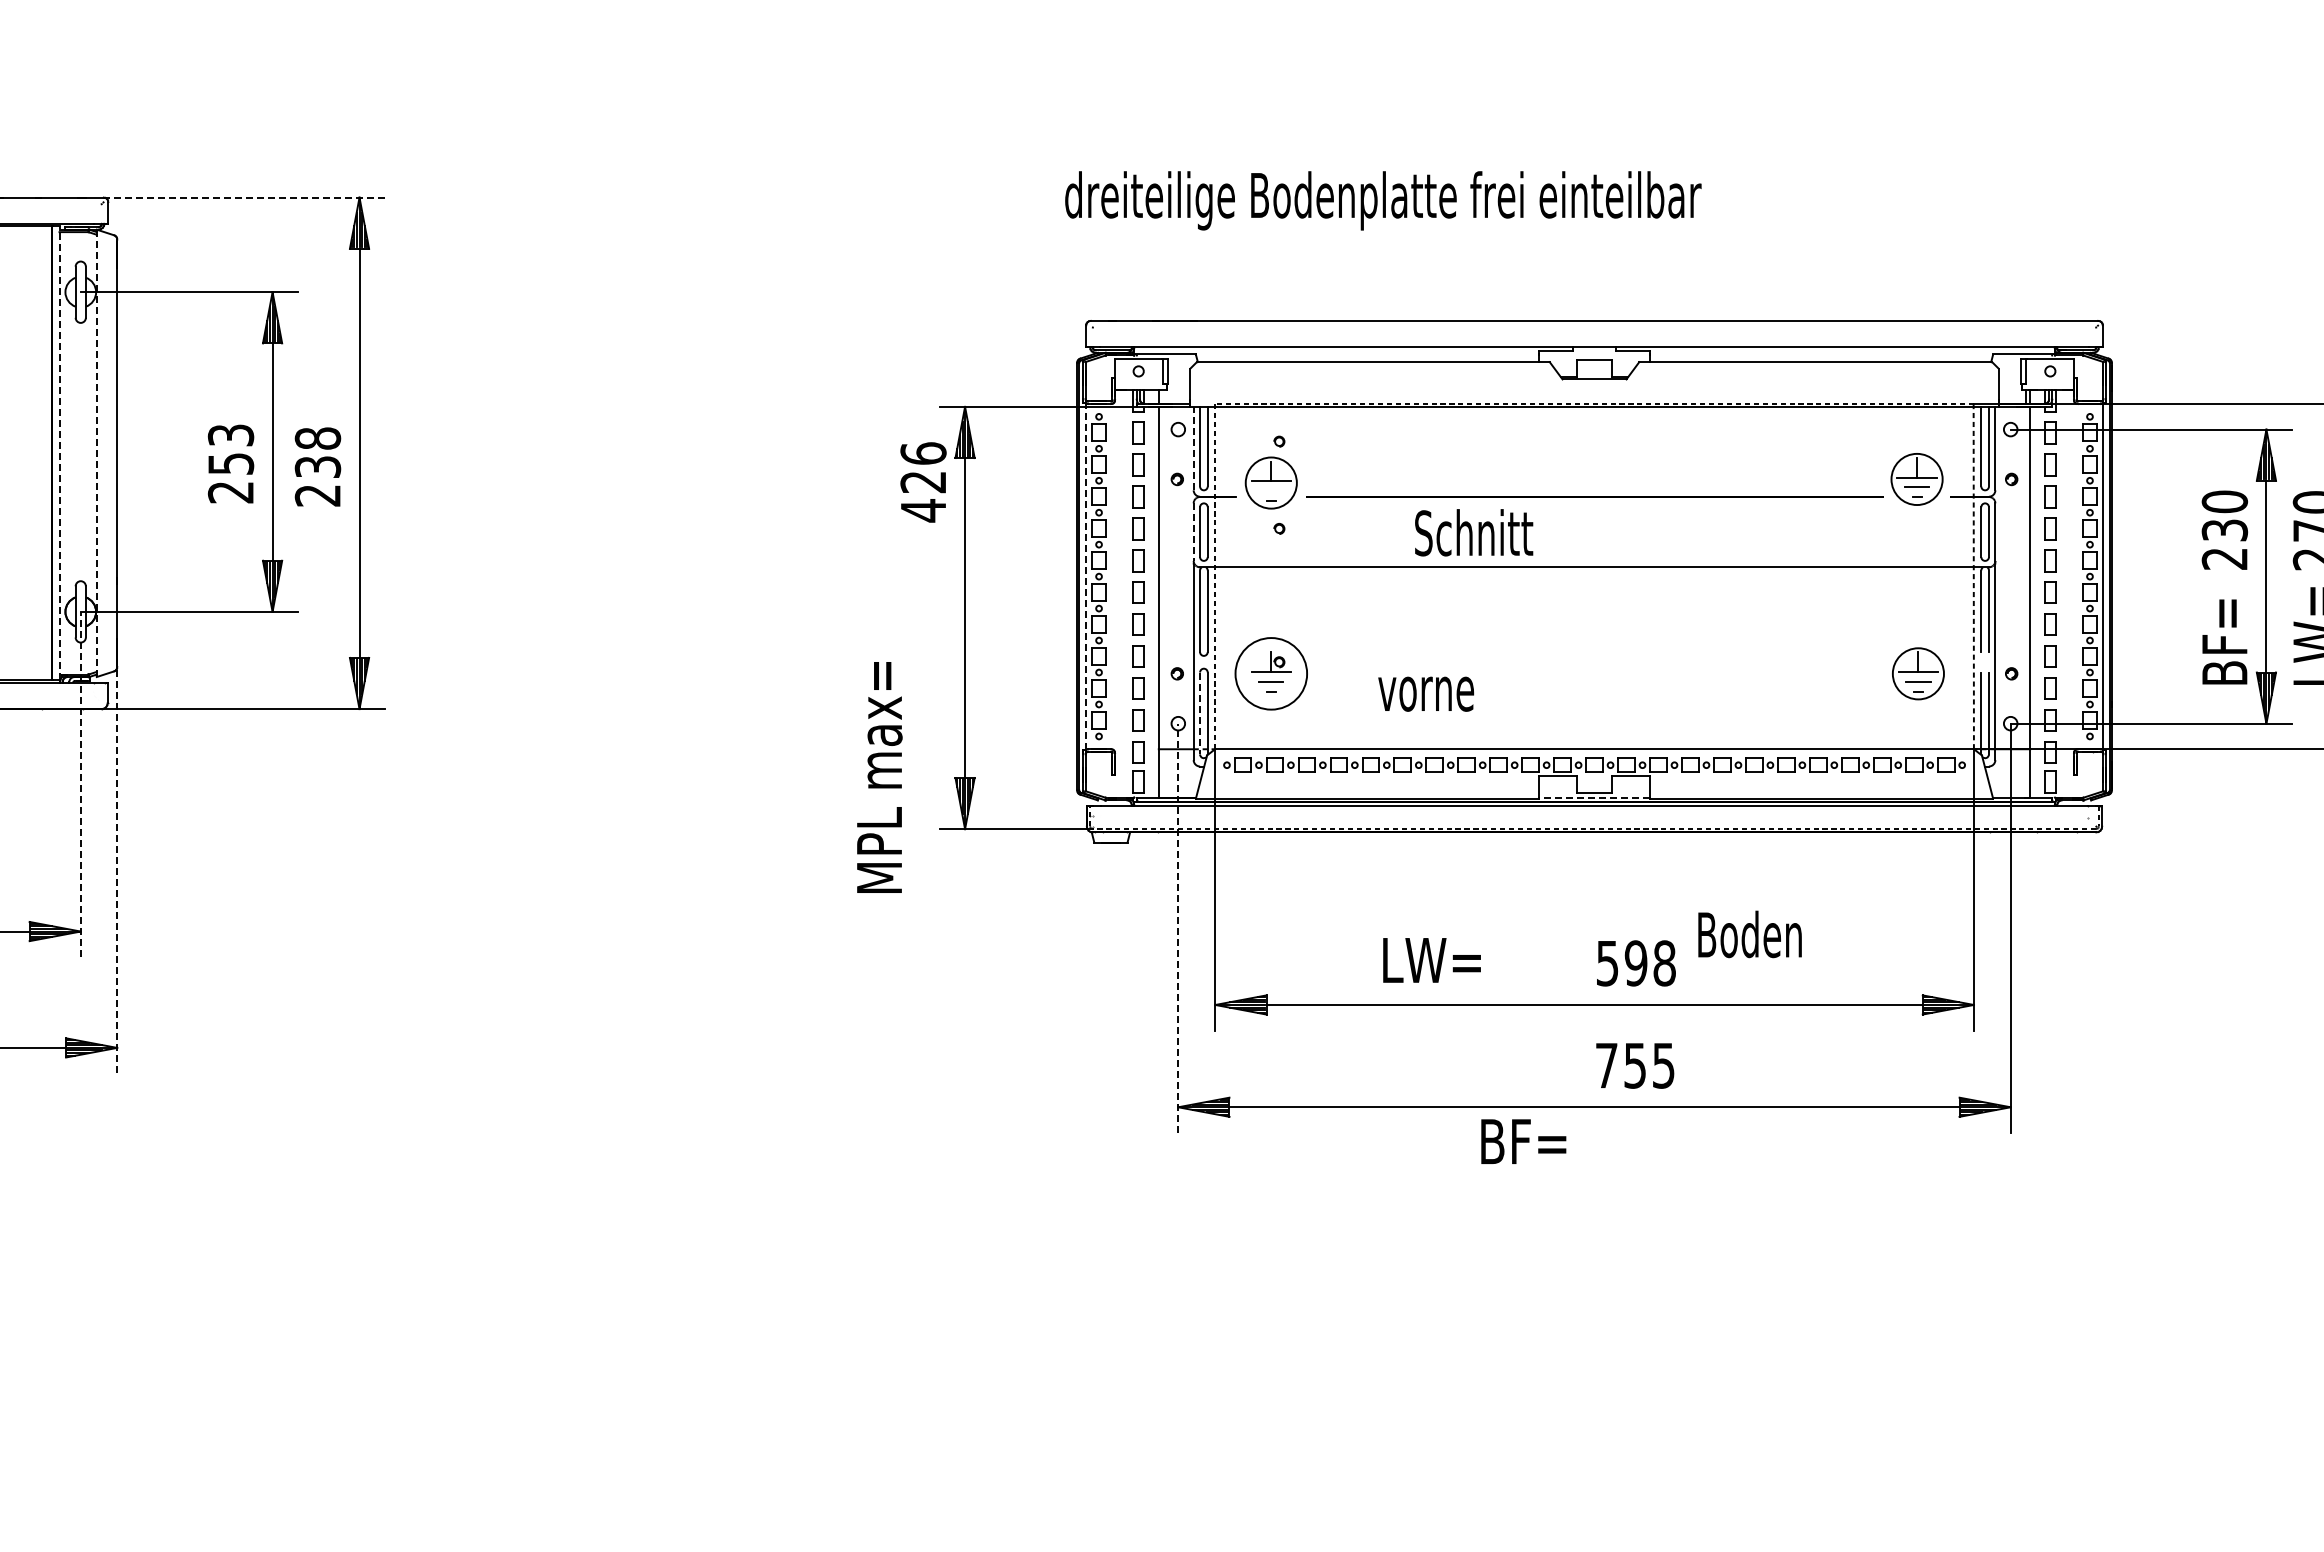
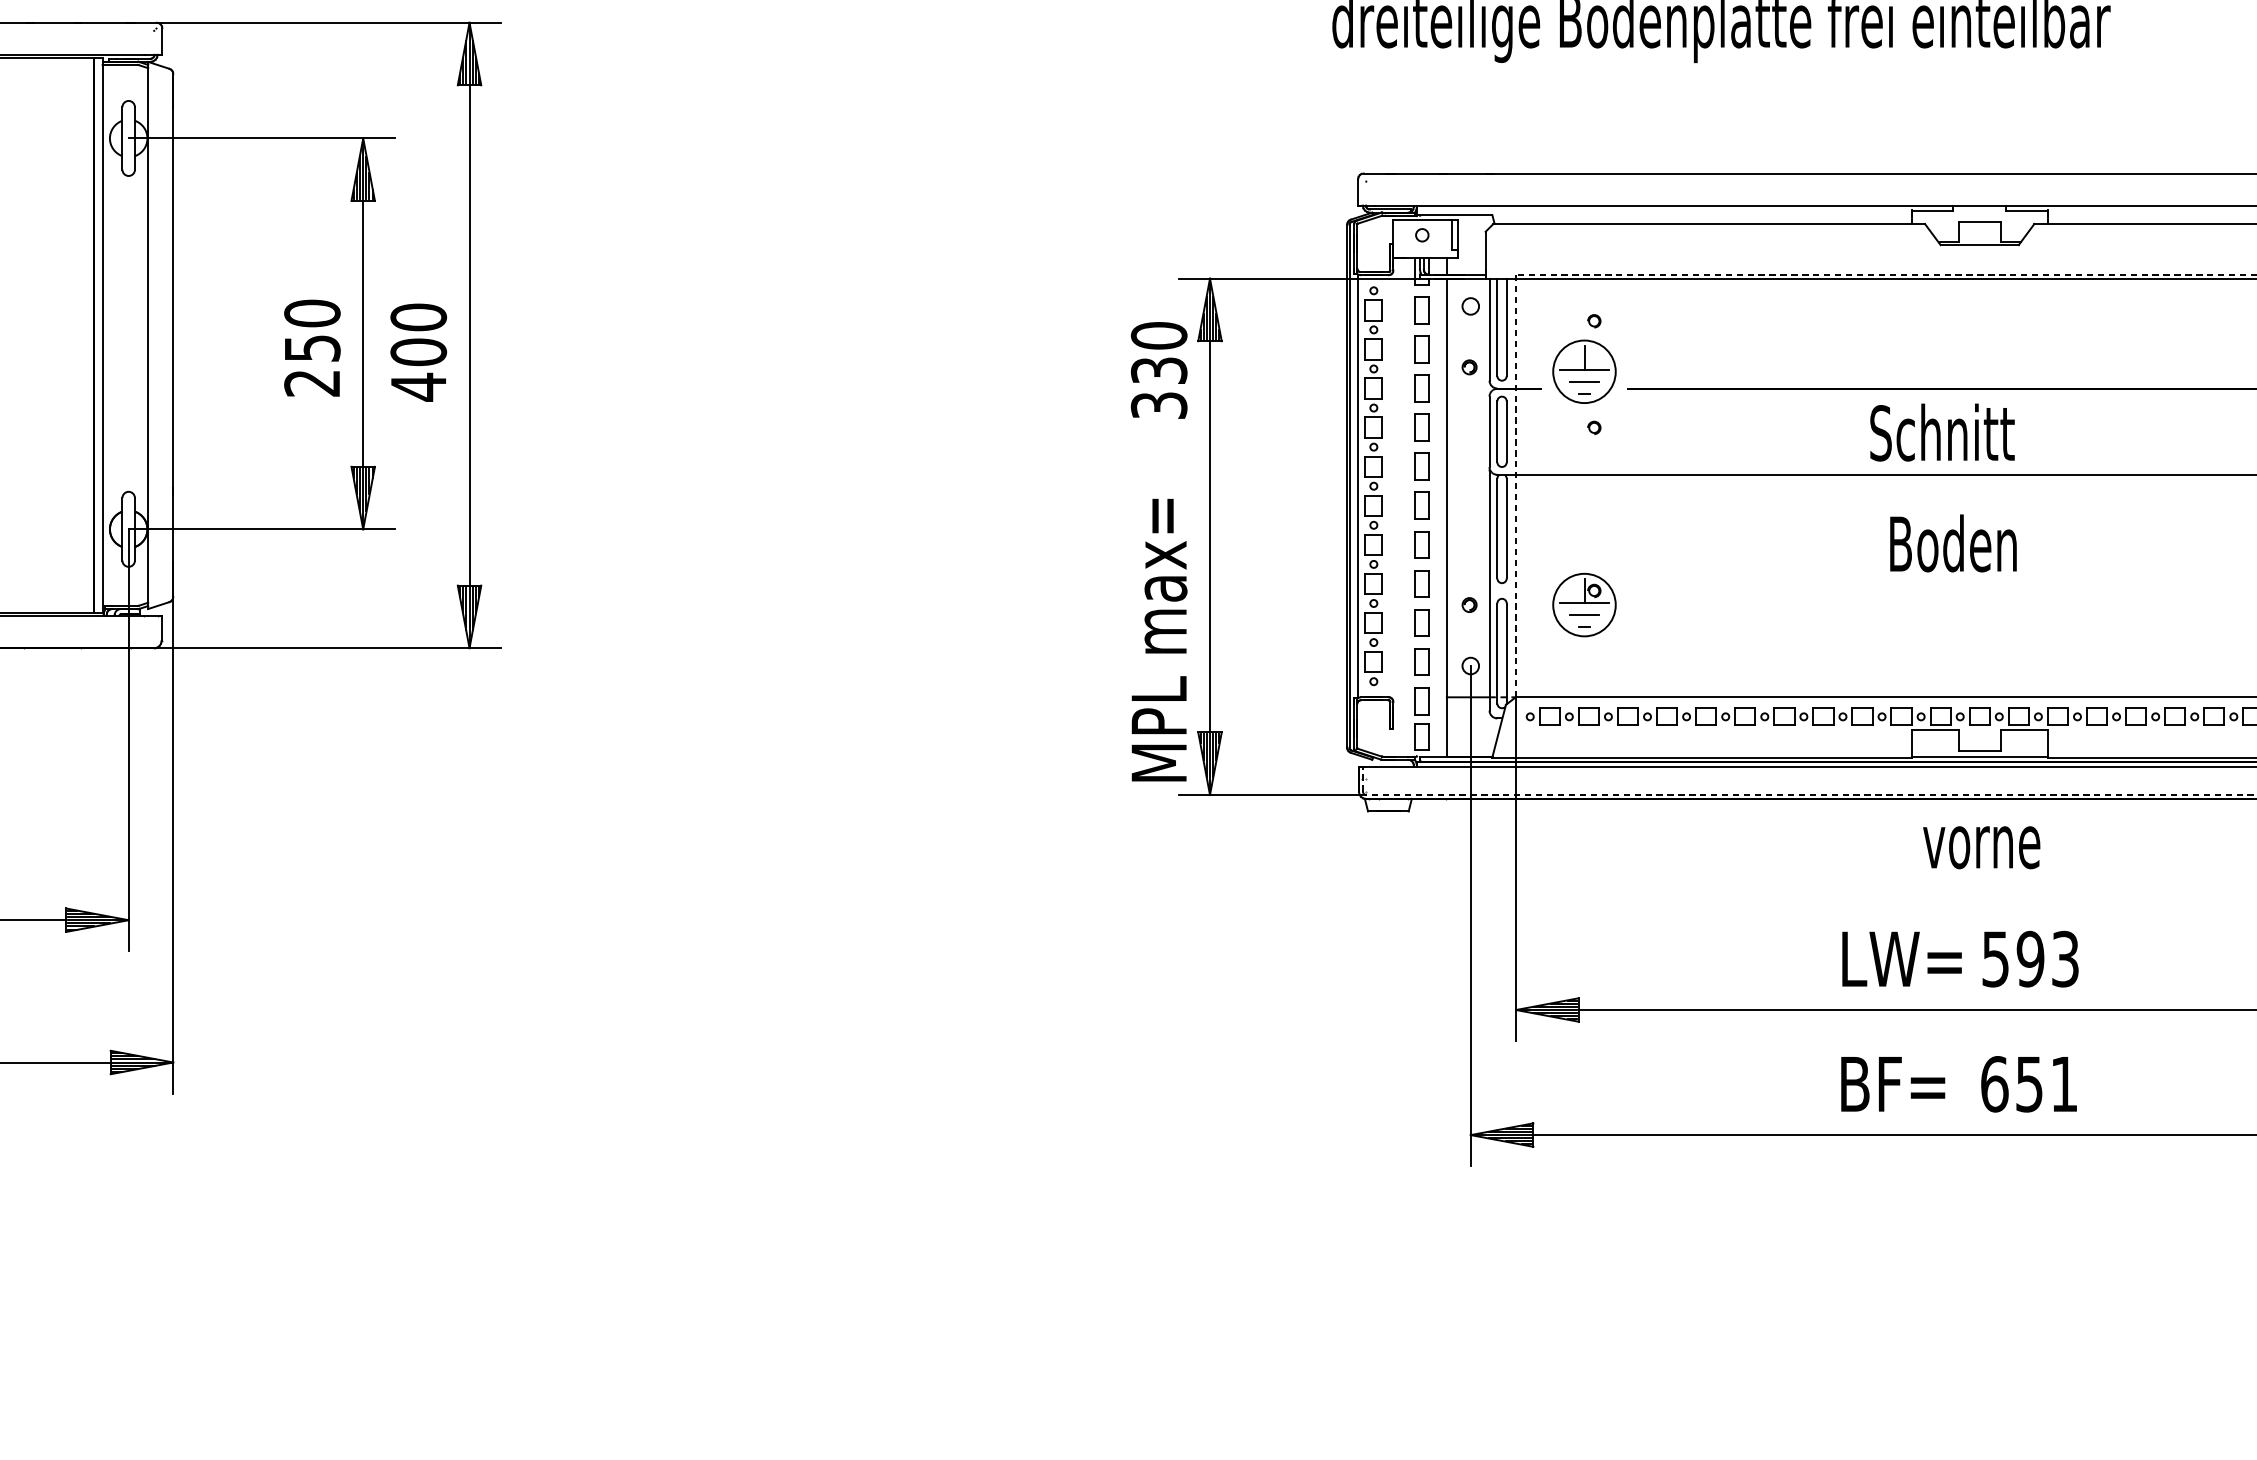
line: (244, 197) -> (328, 22), dashed -> solid
text: (231, 435) -> (312, 313), 253 -> 250
line: (1193, 448) -> (1489, 329), dashed -> solid
line: (59, 453) -> (102, 335), dashed -> solid
line: (96, 453) -> (147, 335), dashed -> solid
text: (317, 467) -> (418, 352), 238 -> 400
text: (923, 482) -> (1159, 371), 426 -> 330
line: (1271, 491) -> (1584, 382), added
line: (1193, 532) -> (1489, 432), dashed -> solid
text: (1474, 532) -> (1942, 432), moved
line: (1086, 576) -> (1358, 486), dashed -> solid
circle: (1270, 673) -> (1583, 604), size x0.71
text: (1426, 693) -> (1982, 846), moved
line: (1200, 713) -> (1497, 653), dashed -> solid
text: (879, 777) -> (1159, 640), moved
line: (80, 784) -> (128, 740), dashed -> solid
line: (1594, 797) -> (1979, 756), dashed -> solid
line: (117, 868) -> (173, 843), dashed -> solid
line: (1178, 928) -> (1470, 916), dashed -> solid
text: (1749, 934) -> (1952, 543), moved
text: (1431, 960) -> (1901, 959), moved
text: (1664, 963) -> (2065, 959), 598 -> 593
text: (1634, 1065) -> (2028, 1084), 755 -> 651
text: (1523, 1141) -> (1892, 1084), moved

